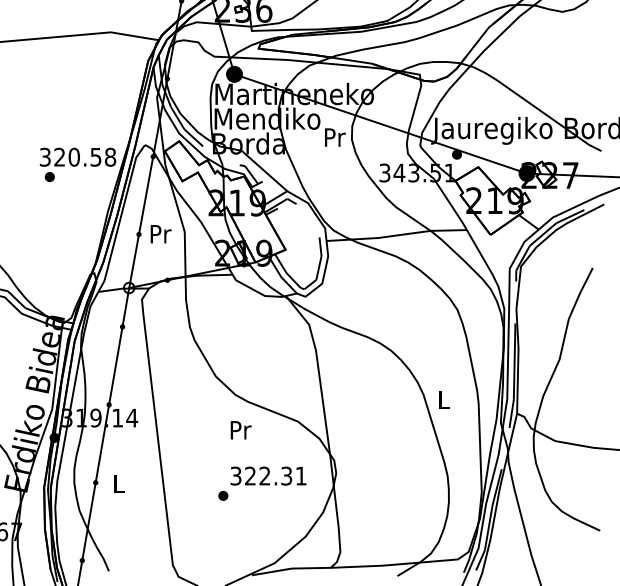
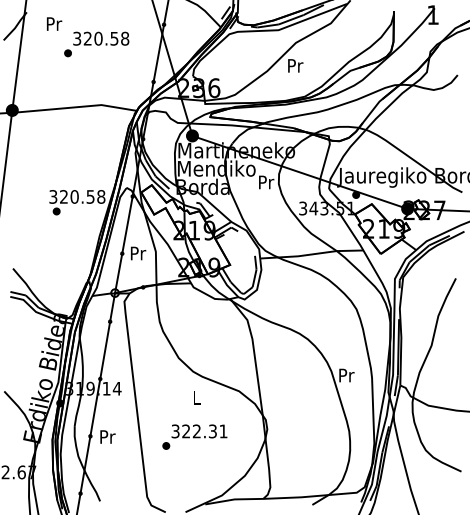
text: (443, 400) -> (346, 375), L -> Pr
text: (241, 429) -> (197, 397), Pr -> L
text: (118, 483) -> (107, 436), L -> Pr
part: (261, 483) -> (194, 436), moved

